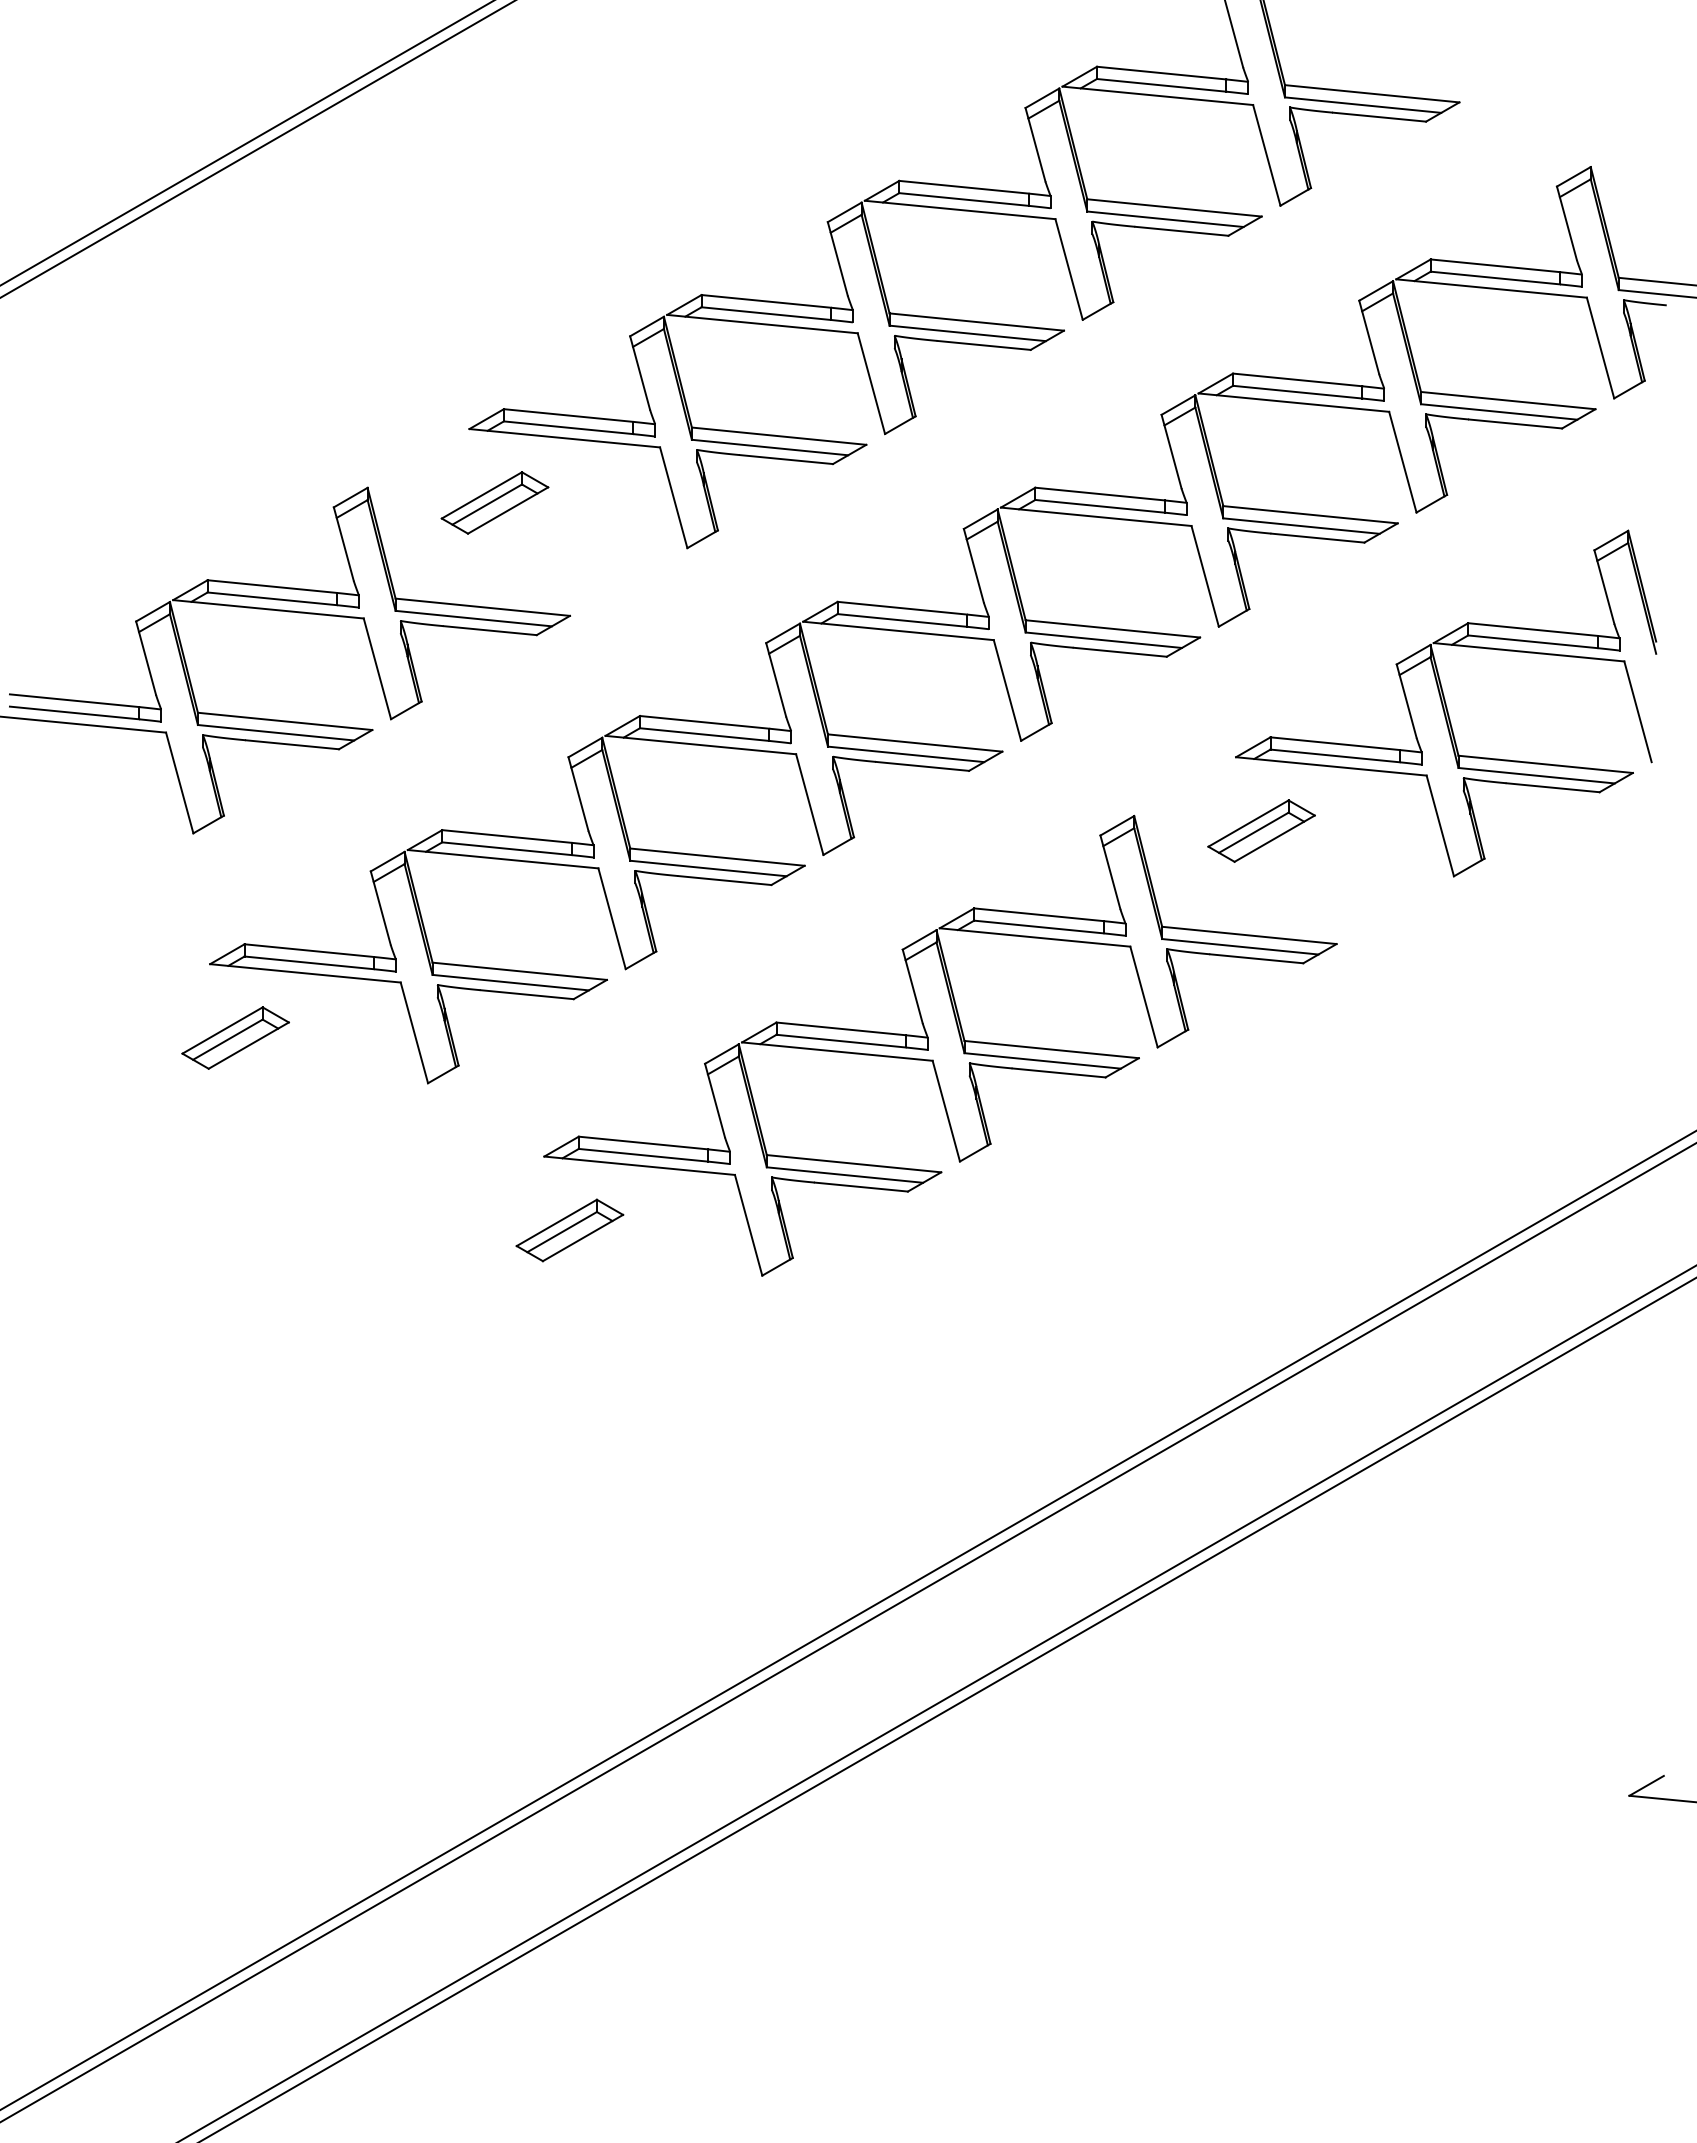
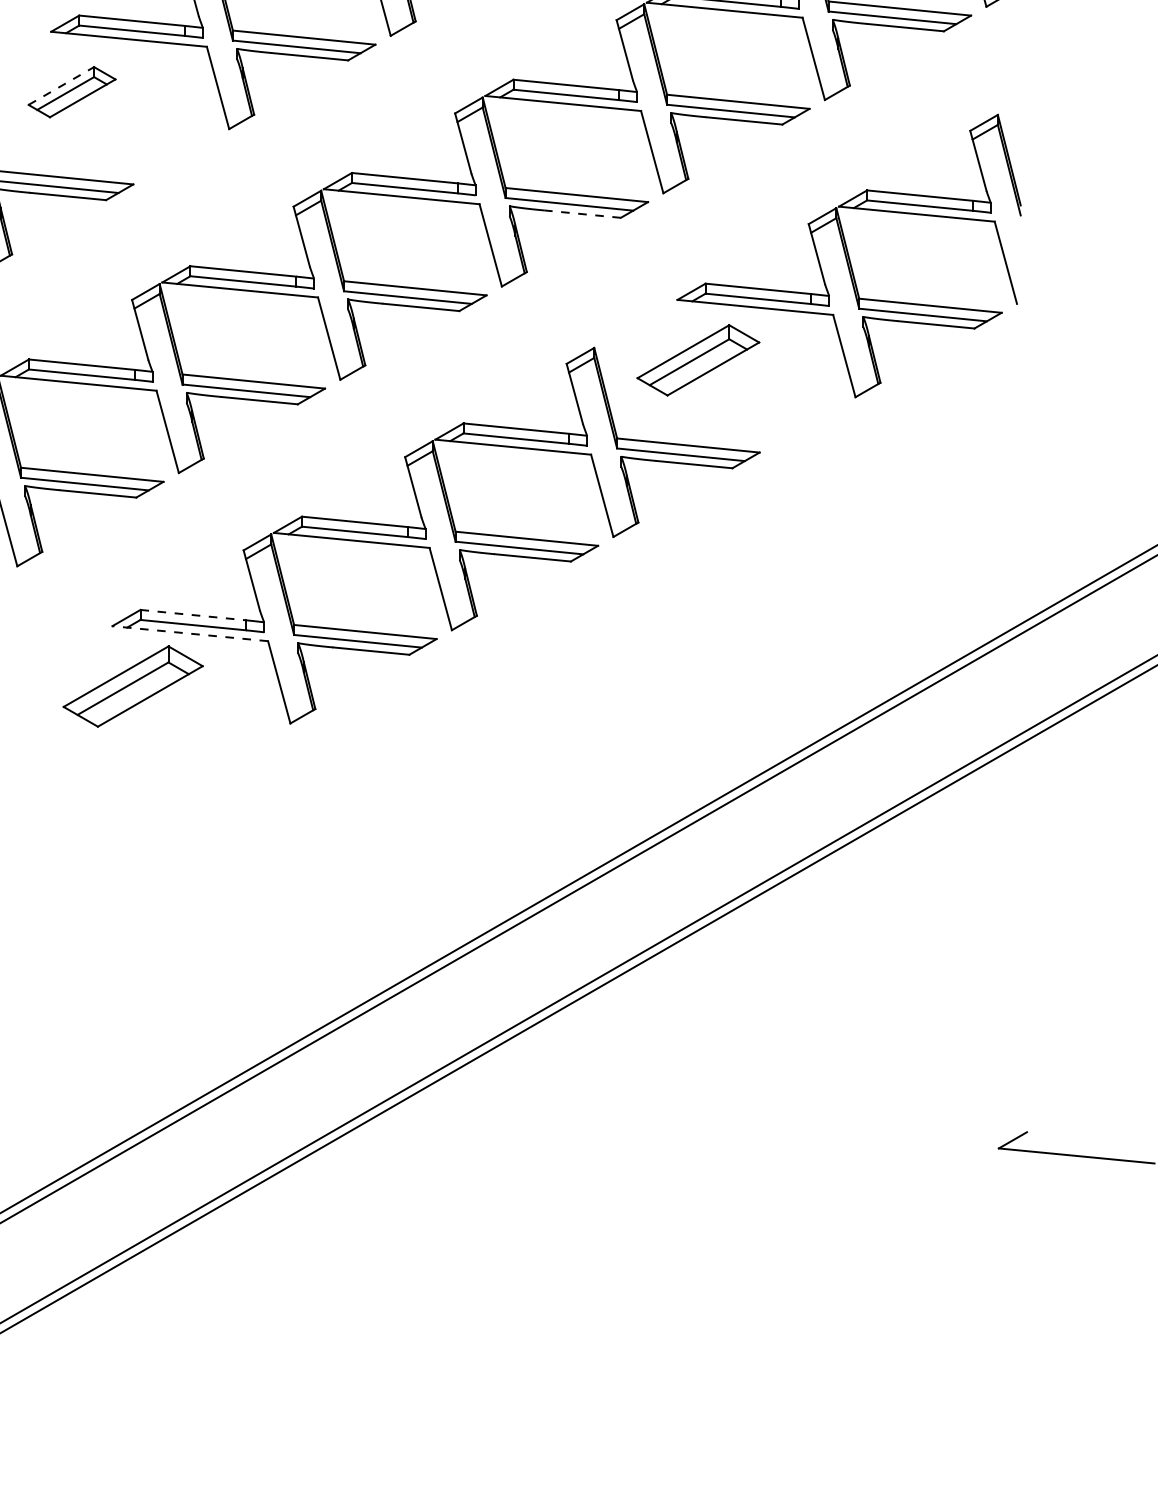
line: (482, 495) -> (61, 86), solid -> dashed
line: (1120, 652) -> (583, 214), solid -> dashed
part: (1261, 830) -> (698, 359), size x1.4
line: (643, 1143) -> (193, 615), solid -> dashed
line: (639, 1165) -> (190, 633), solid -> dashed
part: (569, 1230) -> (132, 686), size x1.6

